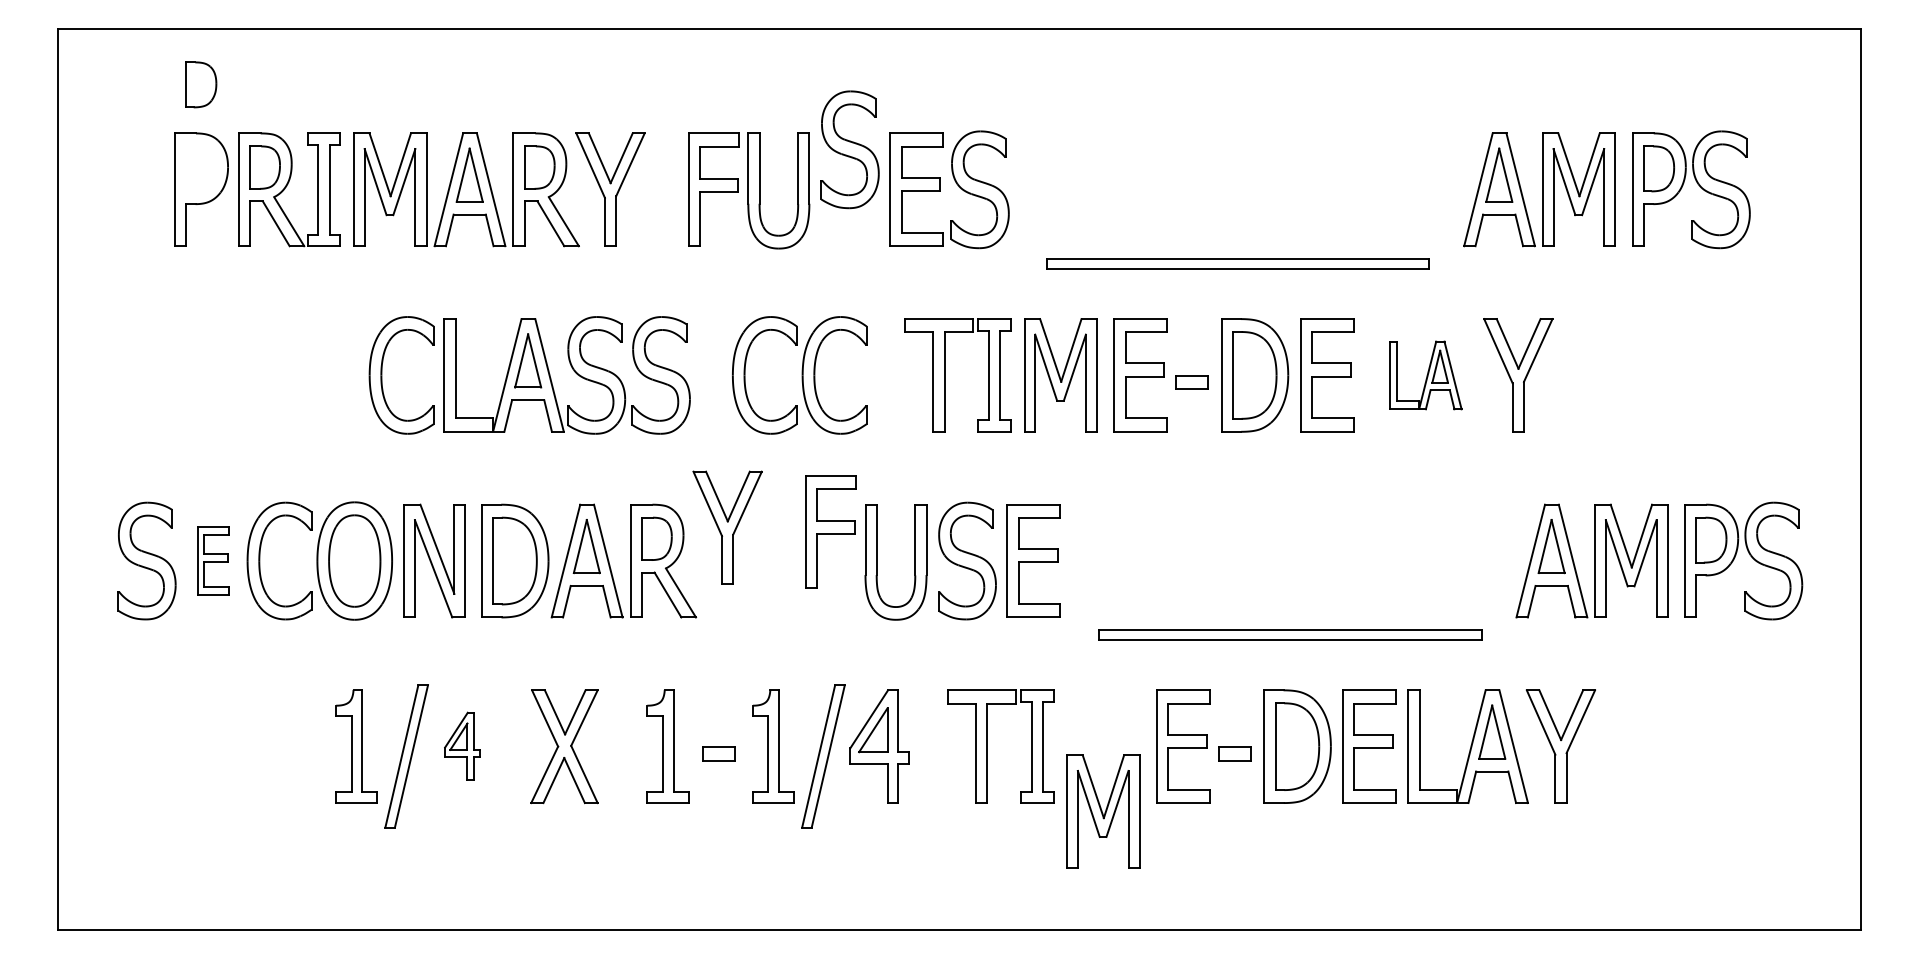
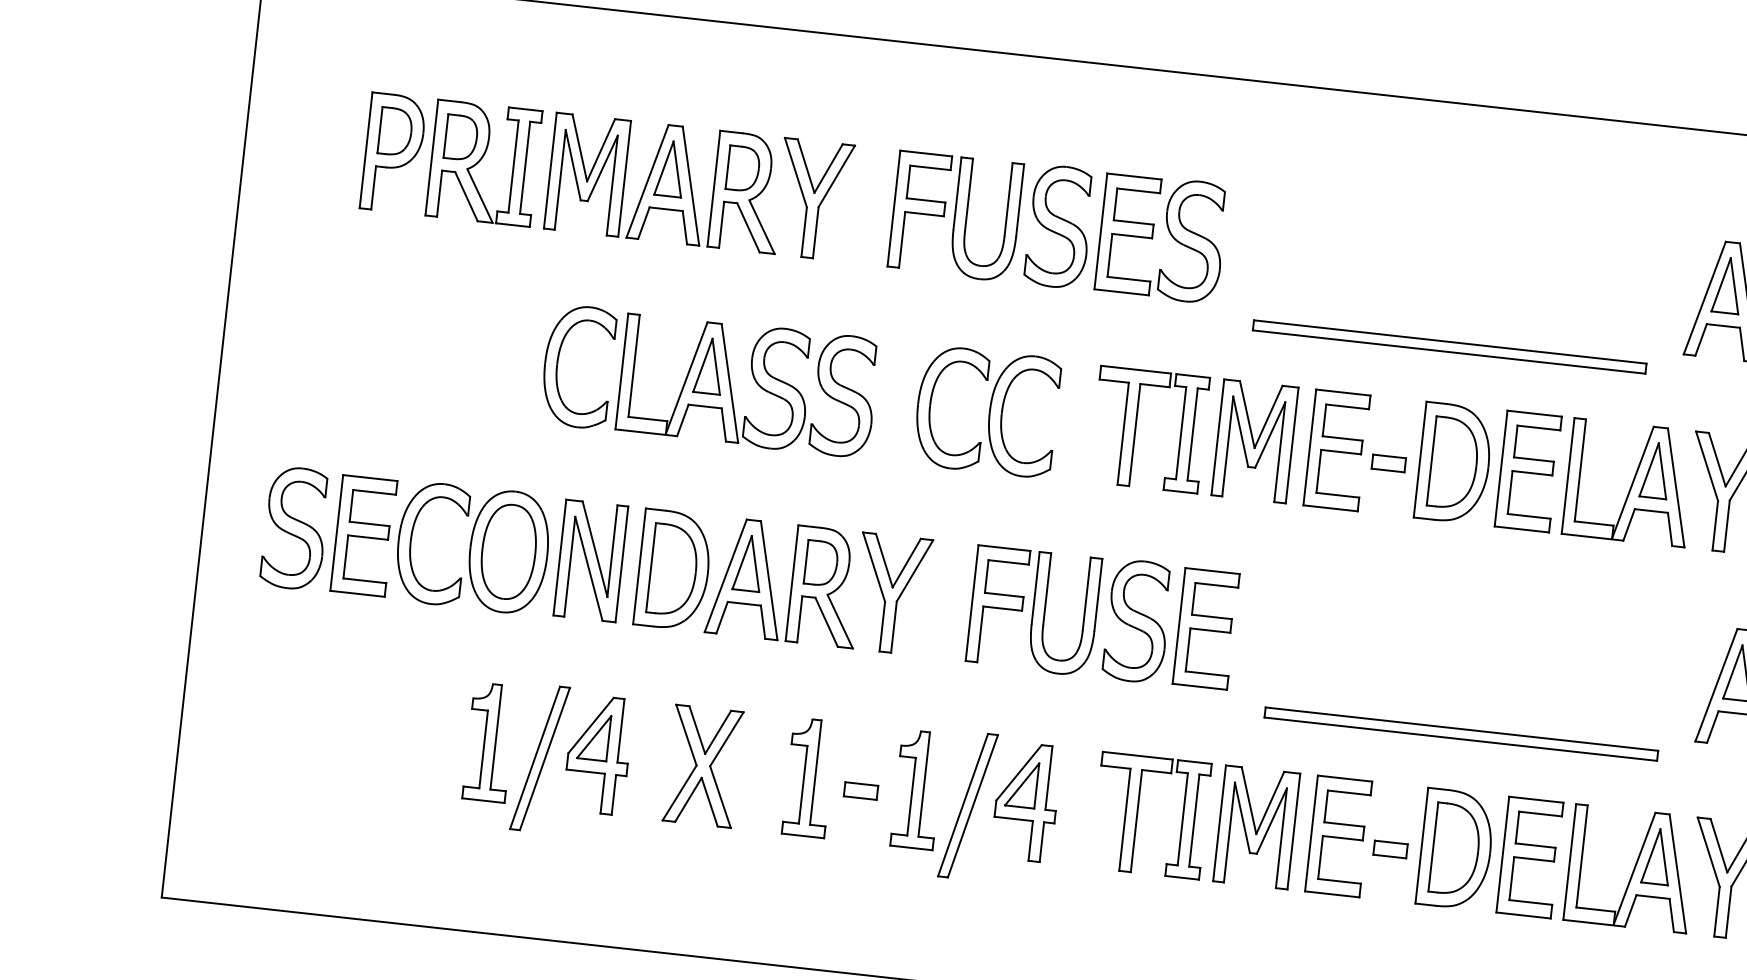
part: (201, 84) -> (395, 131), moved
part: (849, 149) -> (1058, 226), moved
part: (1425, 375) -> (1629, 482), size x1.67
part: (727, 527) -> (891, 593), moved
part: (830, 531) -> (997, 605), moved
part: (213, 560) -> (363, 535), size x1.67
part: (462, 746) -> (598, 754), size x1.67
part: (1103, 811) -> (1256, 827), moved

